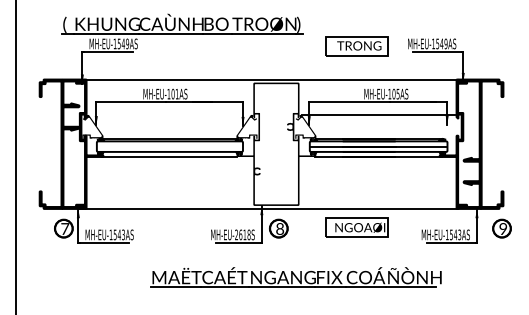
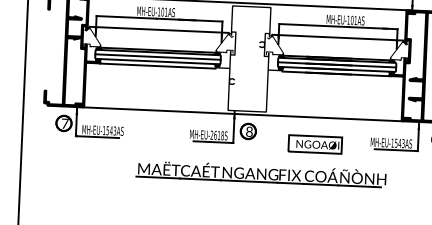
text: (397, 94) -> (355, 20), MH-EU-105AS -> MH-EU-101AS
line: (169, 114) -> (158, 29), added
fill: (449, 126) -> (398, 50), added
line: (169, 146) -> (157, 56), added
part: (356, 227) -> (314, 144), moved

